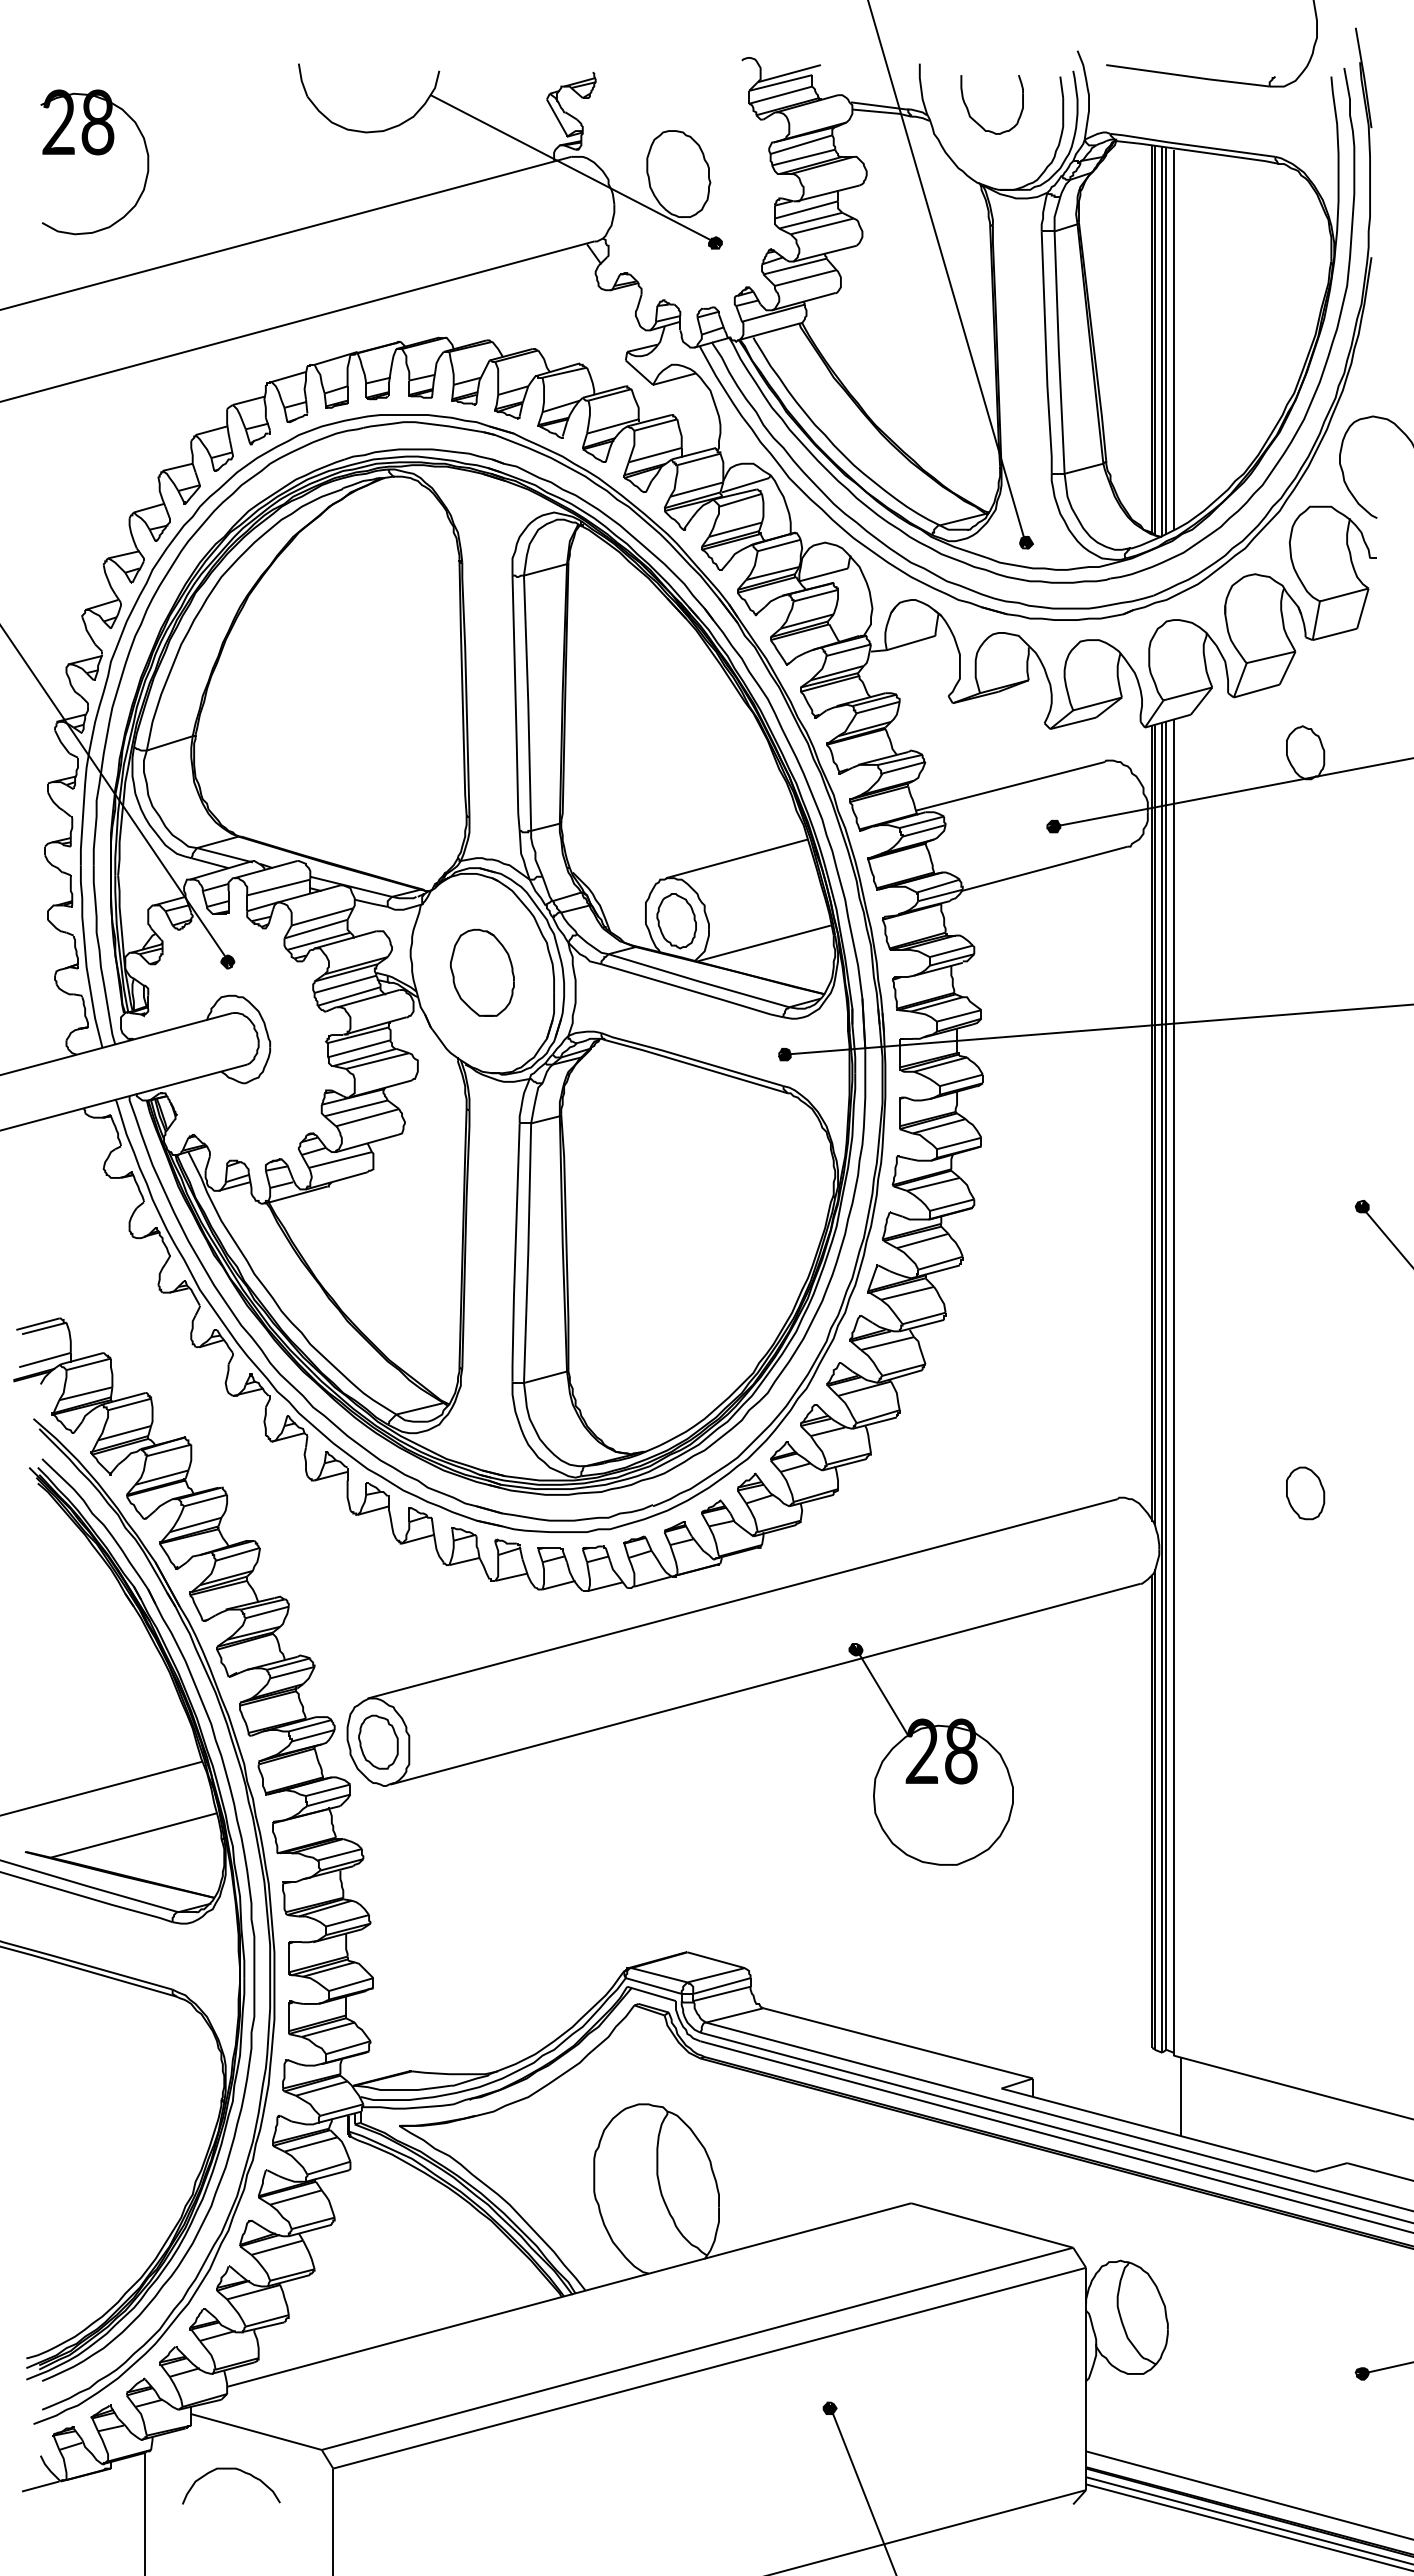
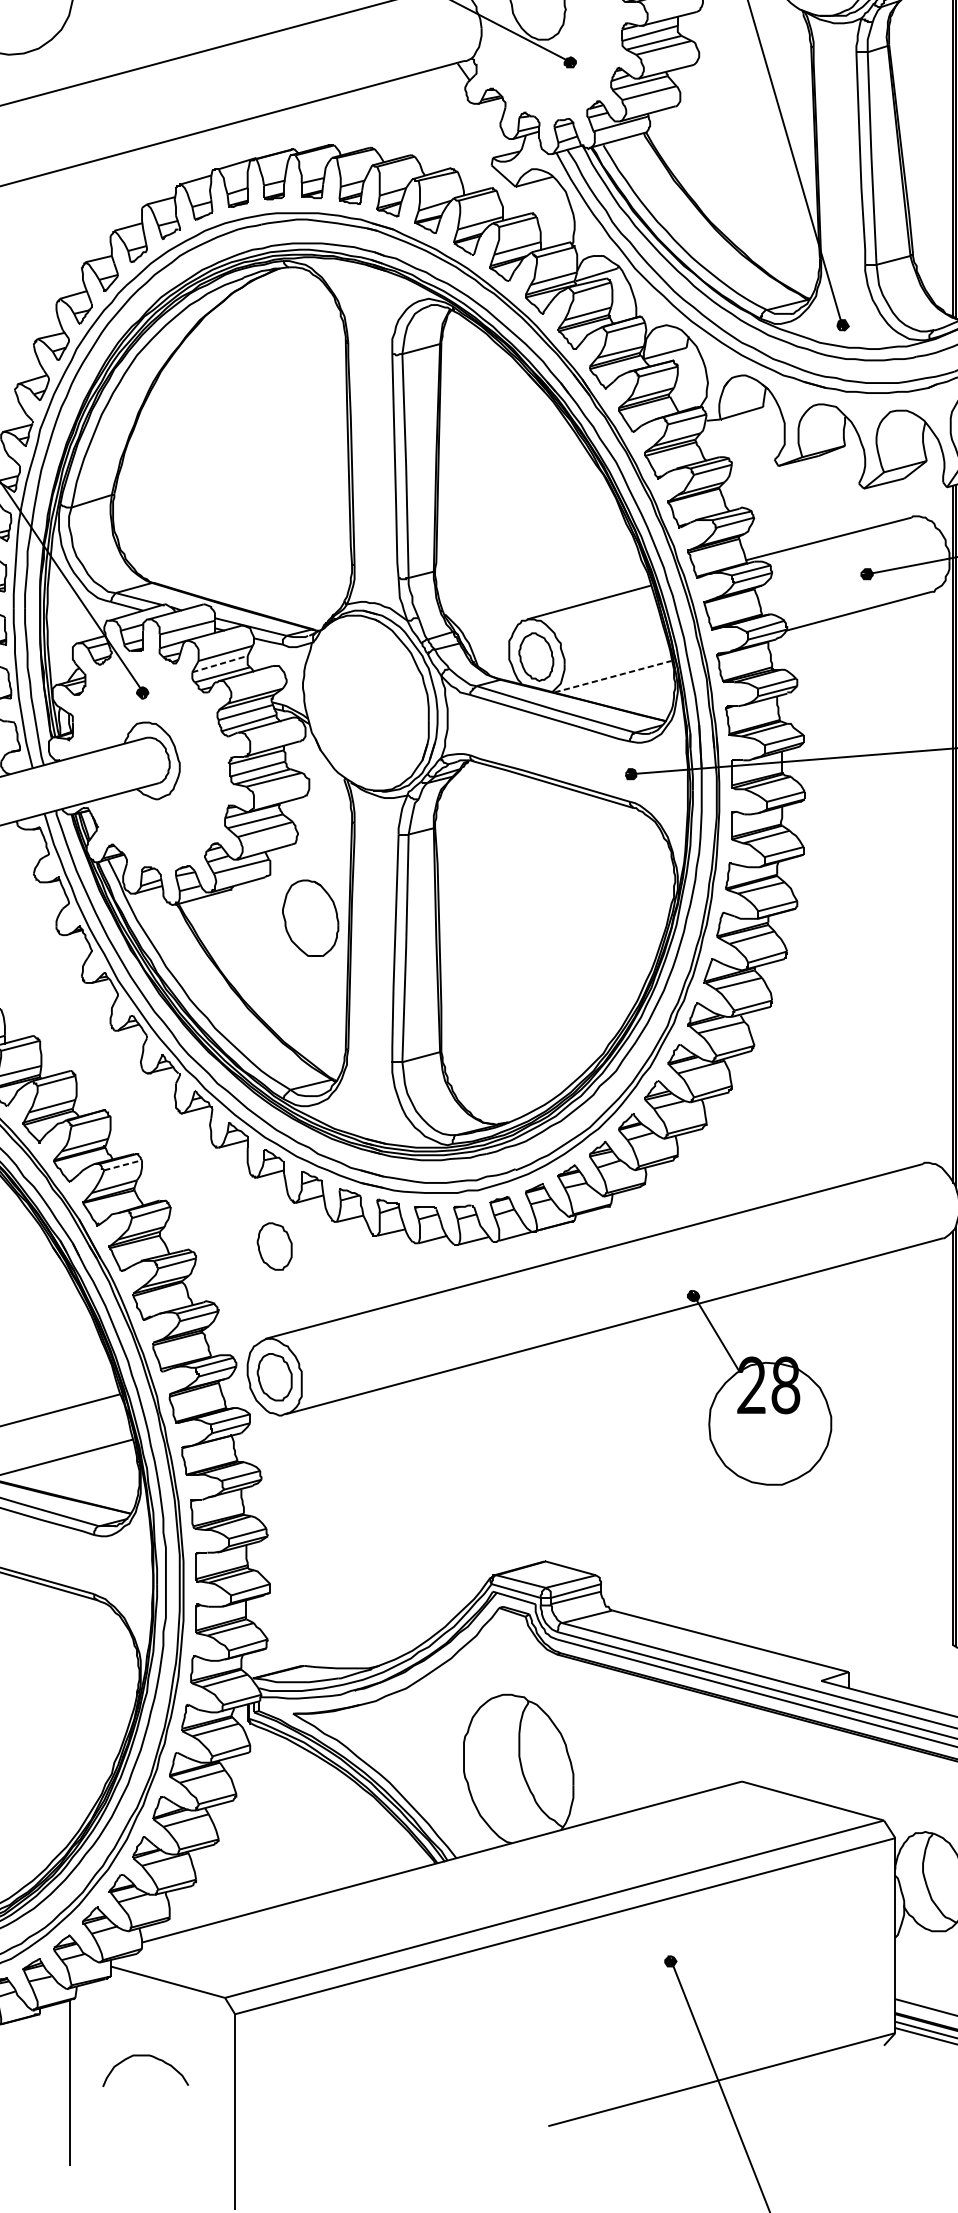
line: (316, 929) -> (220, 664), solid -> dashed
line: (764, 943) -> (613, 676), solid -> dashed
part: (482, 972) -> (310, 917), moved
line: (206, 1500) -> (123, 1165), solid -> dashed
part: (378, 1592) -> (274, 1245), added
curve: (231, 2469) -> (145, 2056), moved

